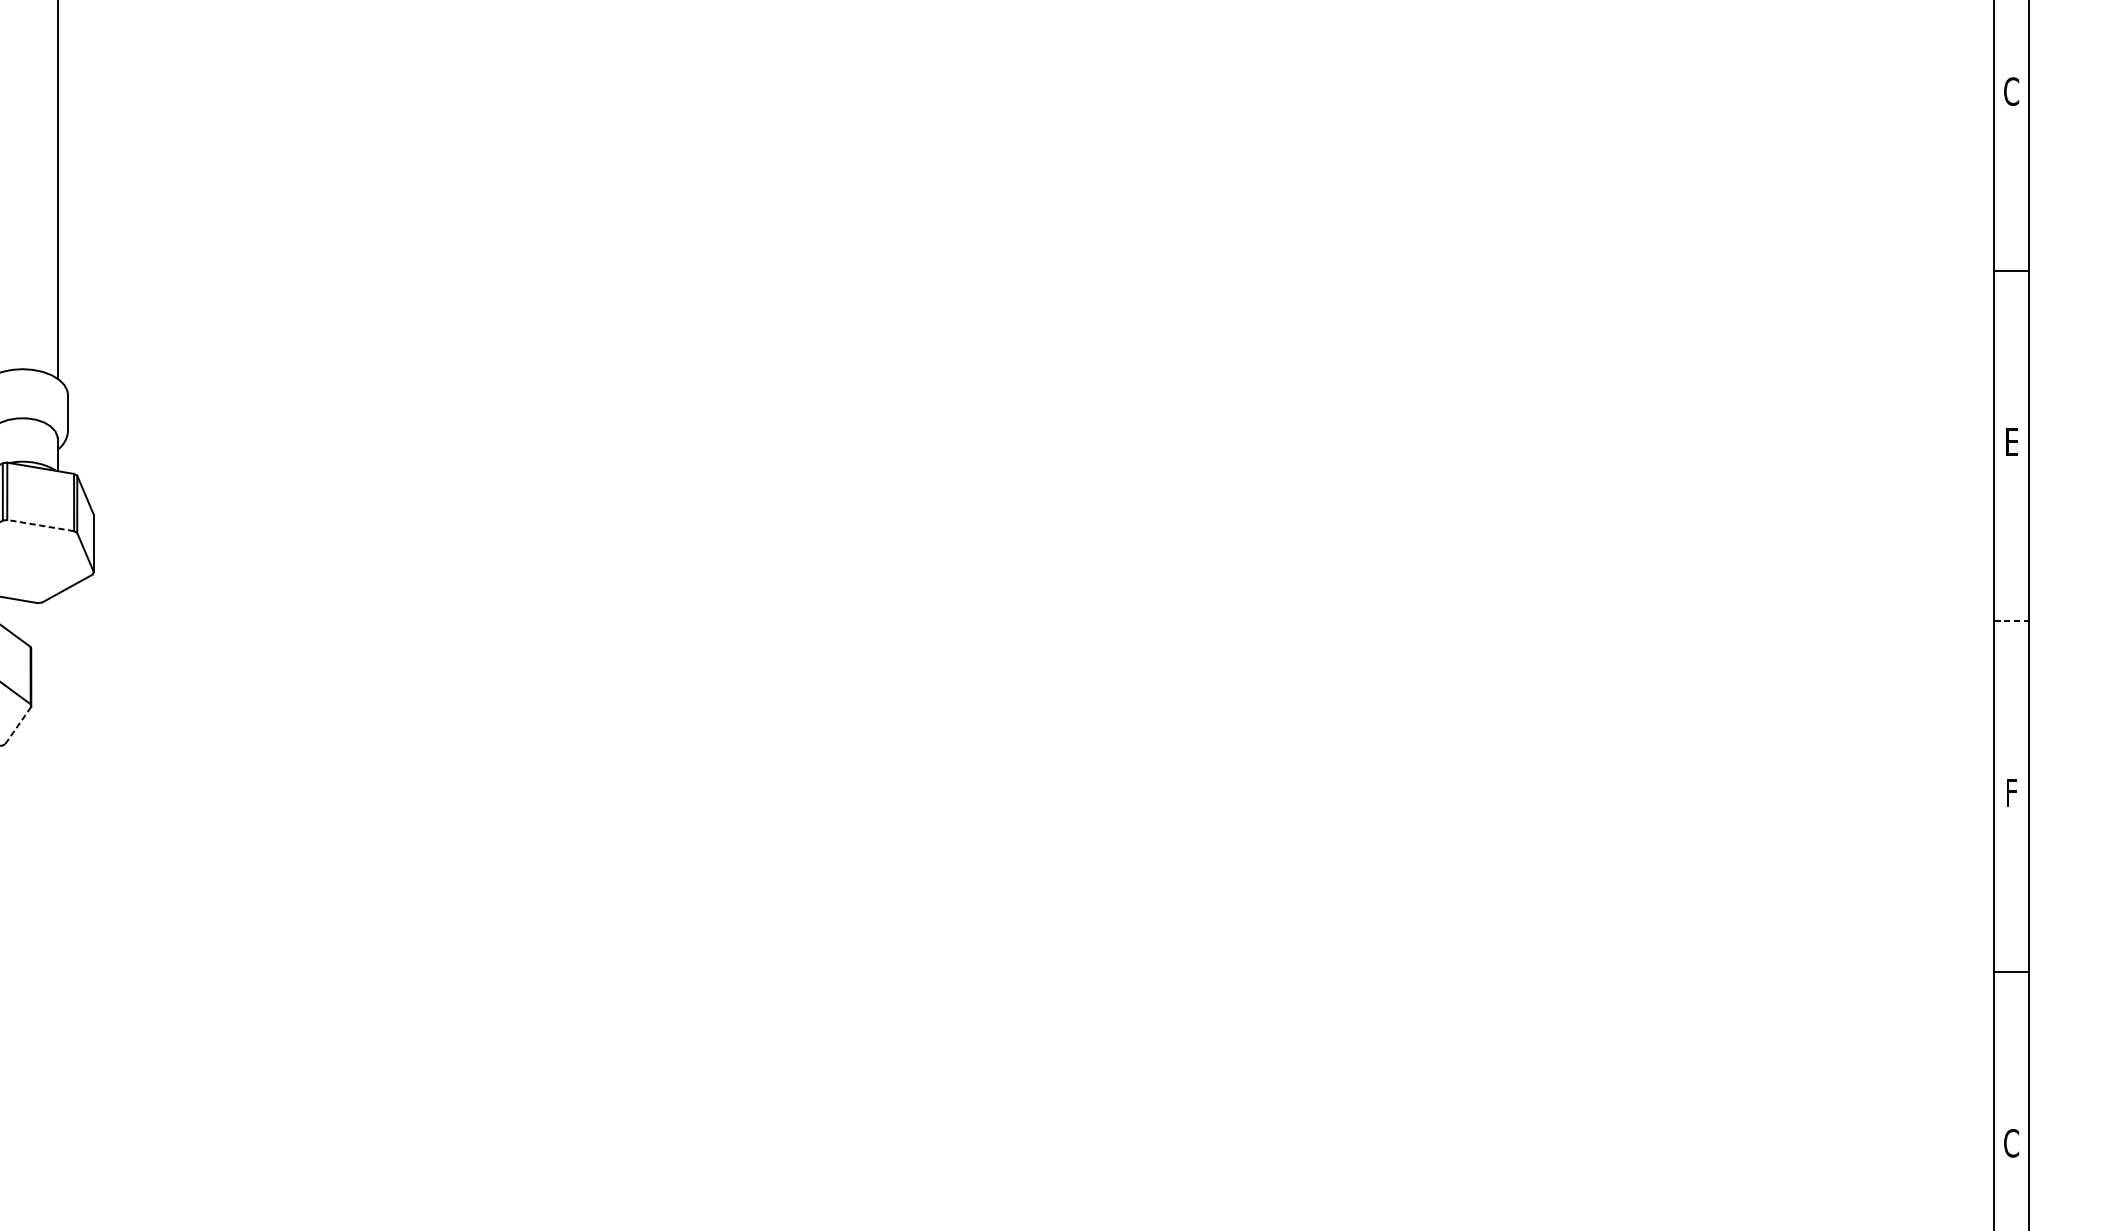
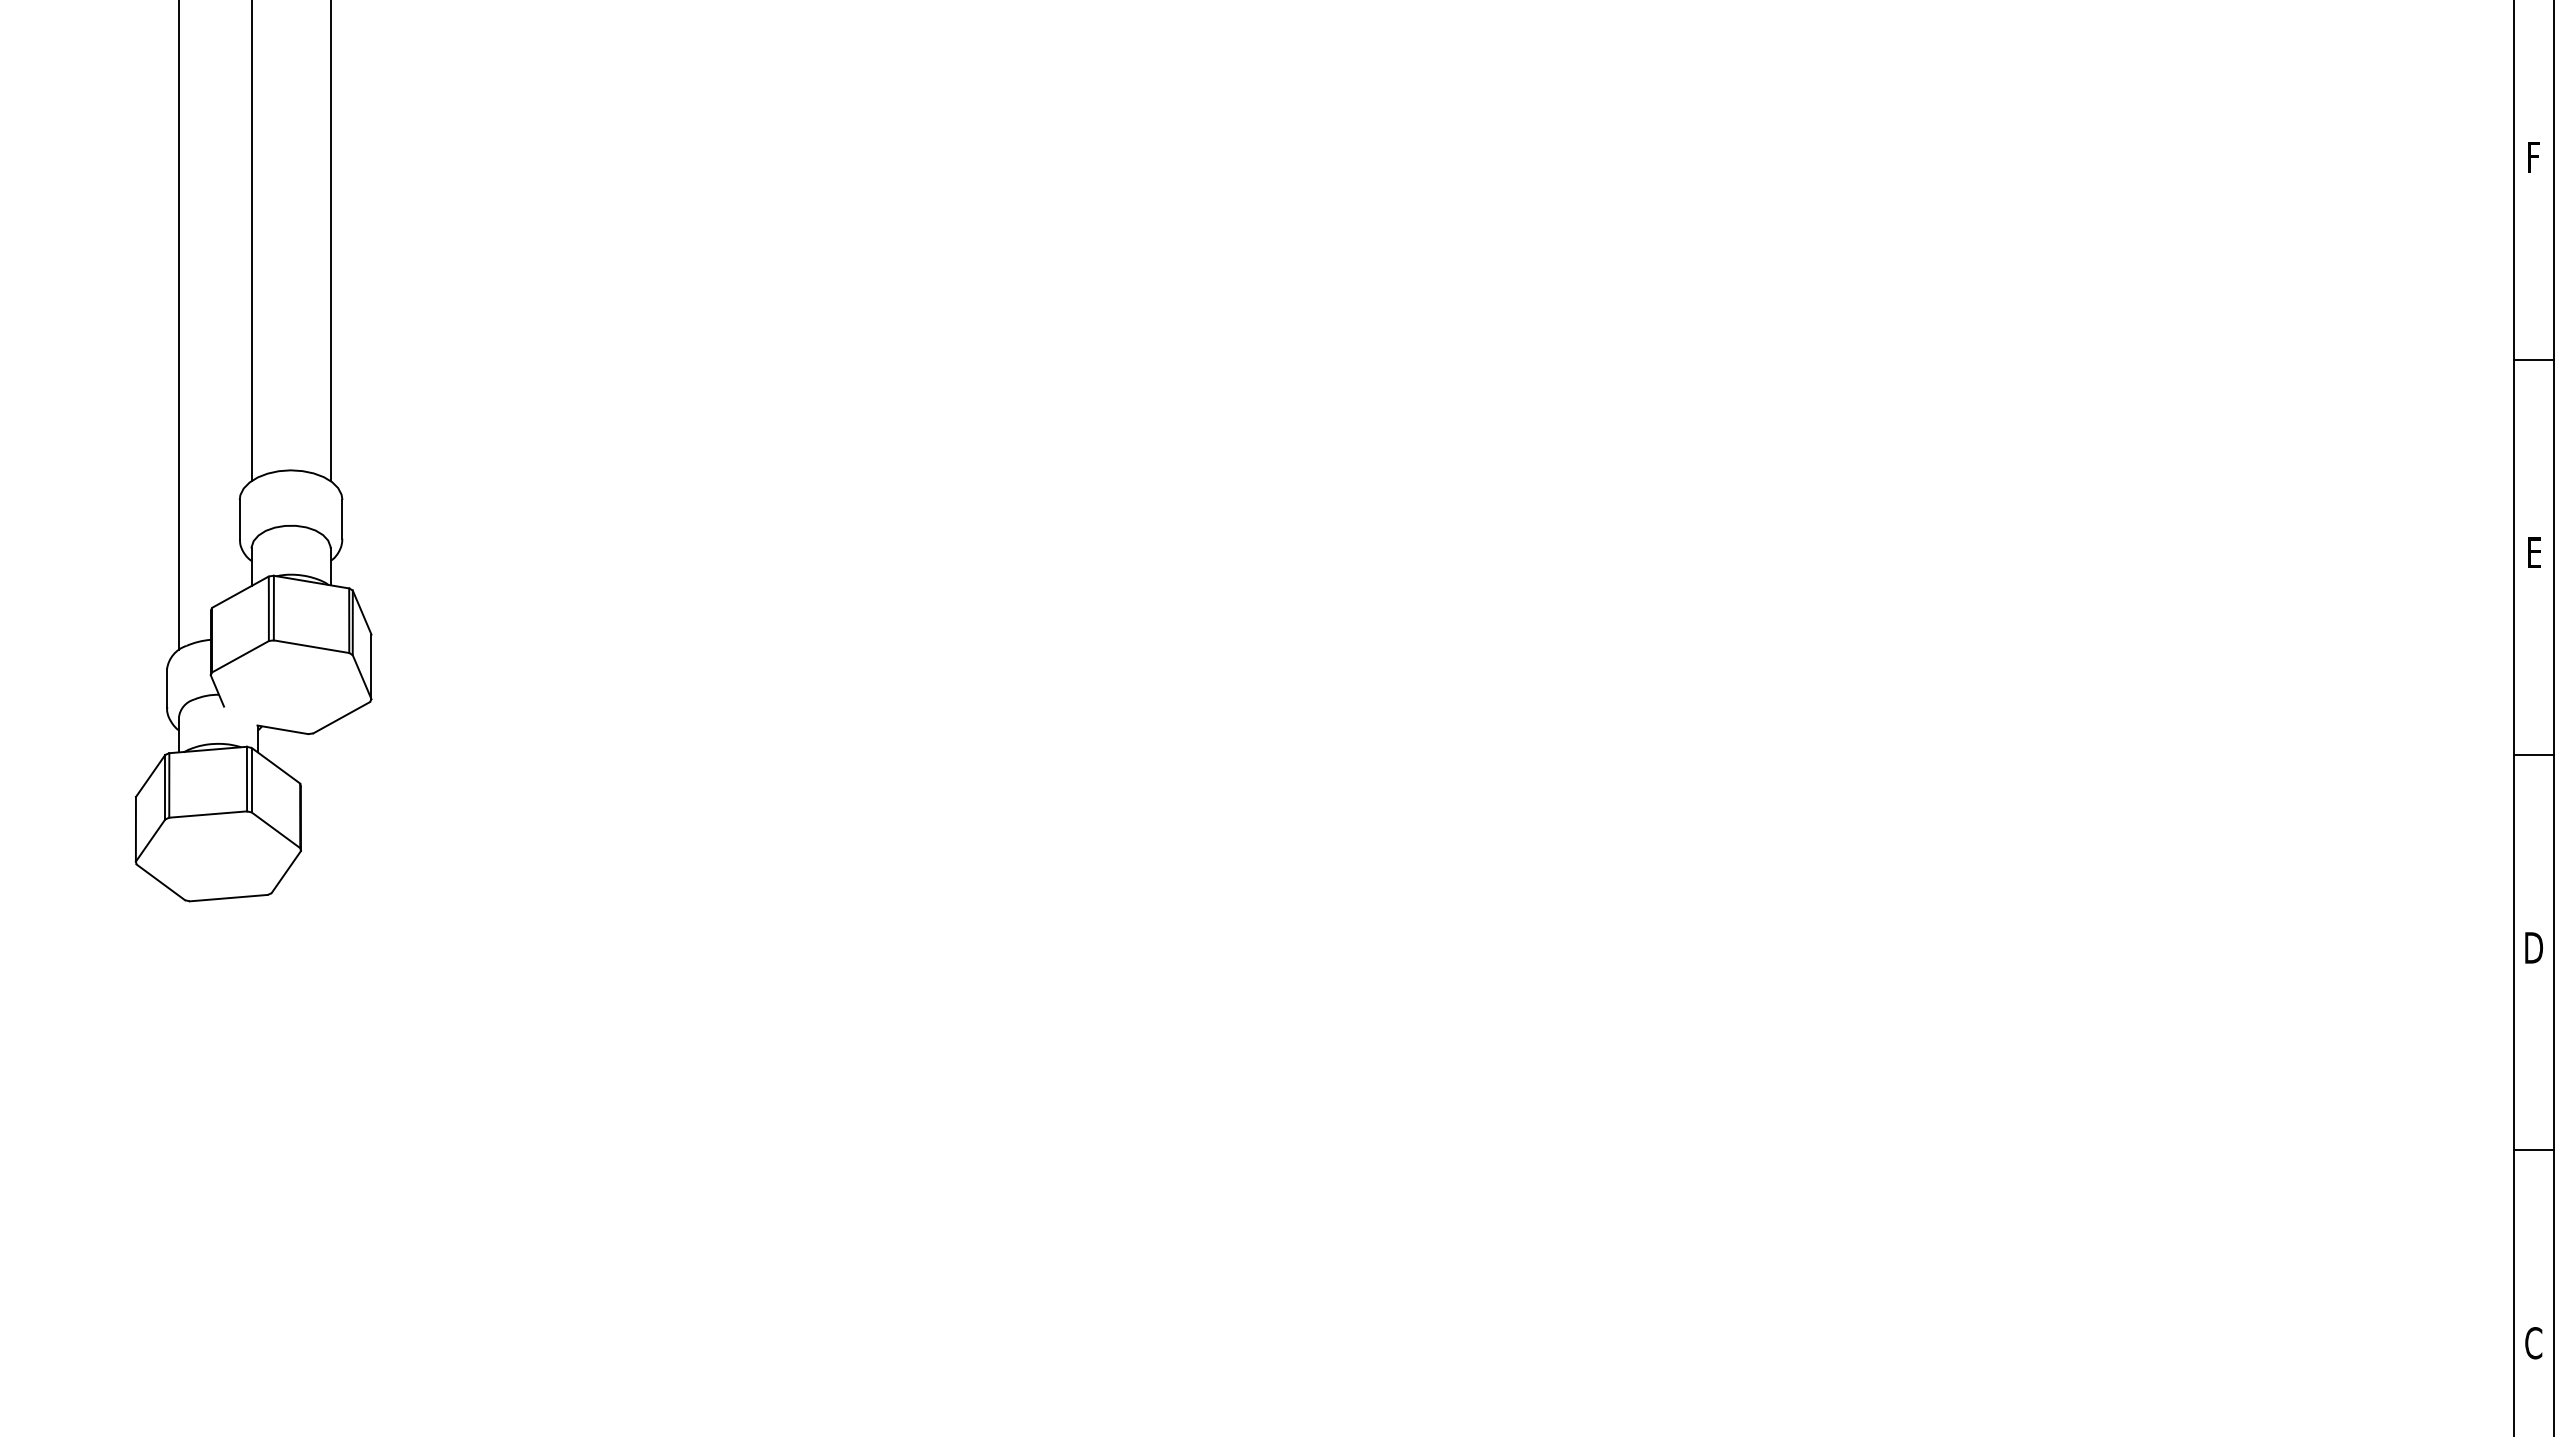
text: (2011, 91) -> (2533, 157), C -> F
line: (40, 525) -> (311, 646), dashed -> solid
line: (2012, 621) -> (2534, 754), dashed -> solid
line: (18, 725) -> (286, 872), dashed -> solid
text: (2011, 792) -> (2533, 947), F -> D

